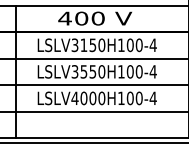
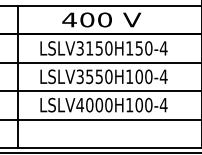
text: (129, 45) -> (138, 48), LSLV3150H100-4 -> LSLV3150H150-4

